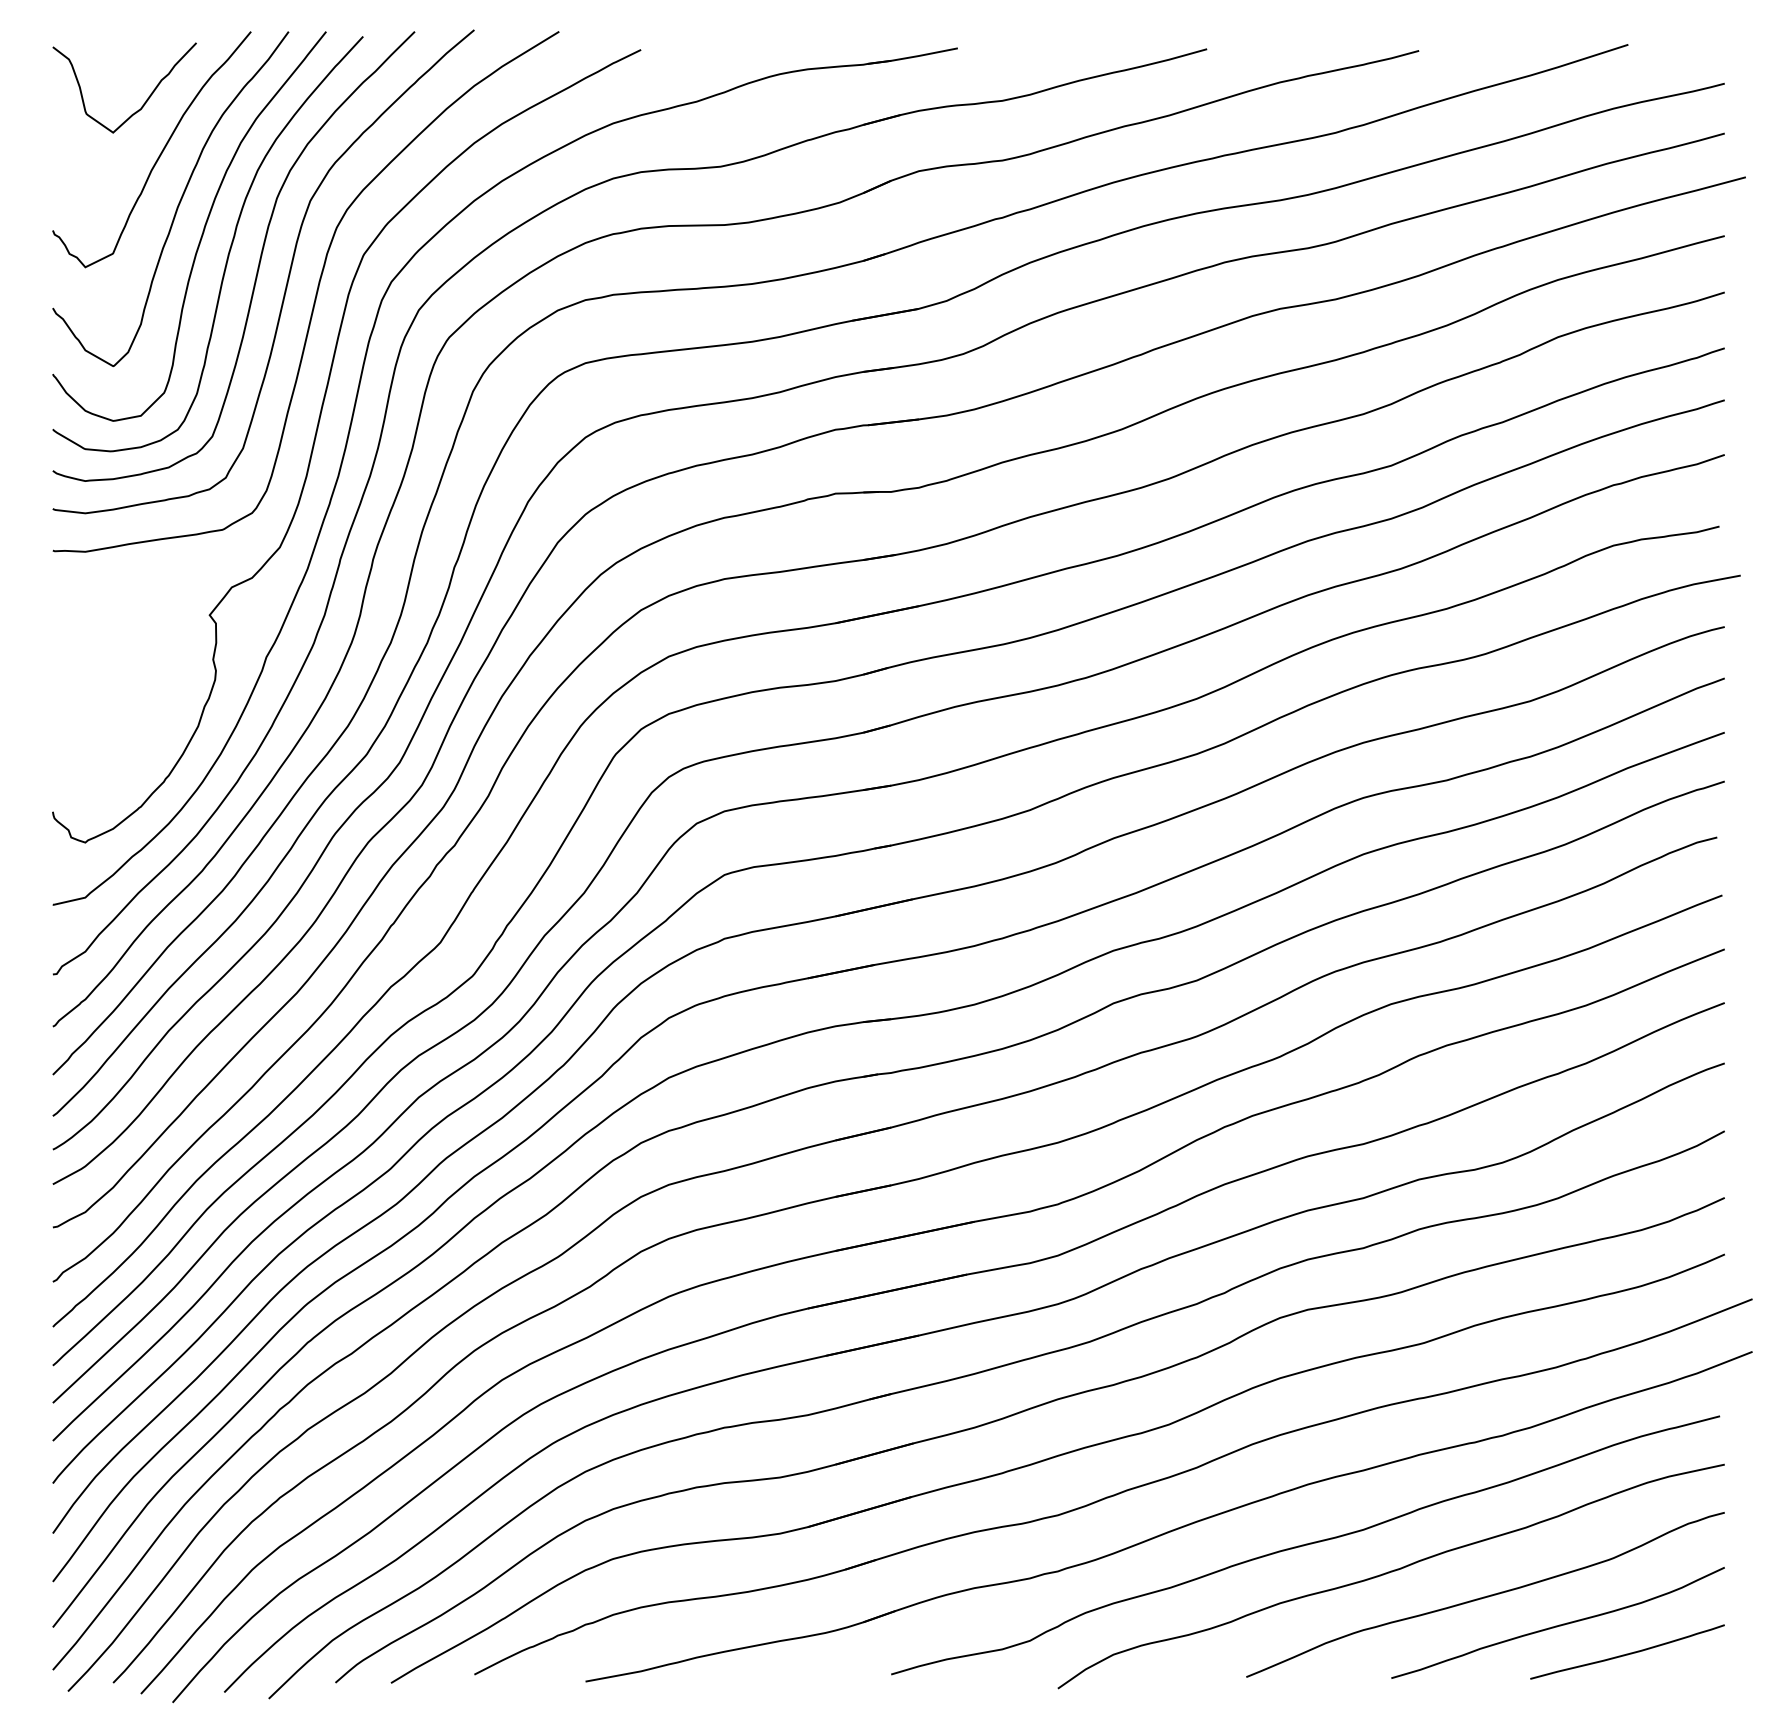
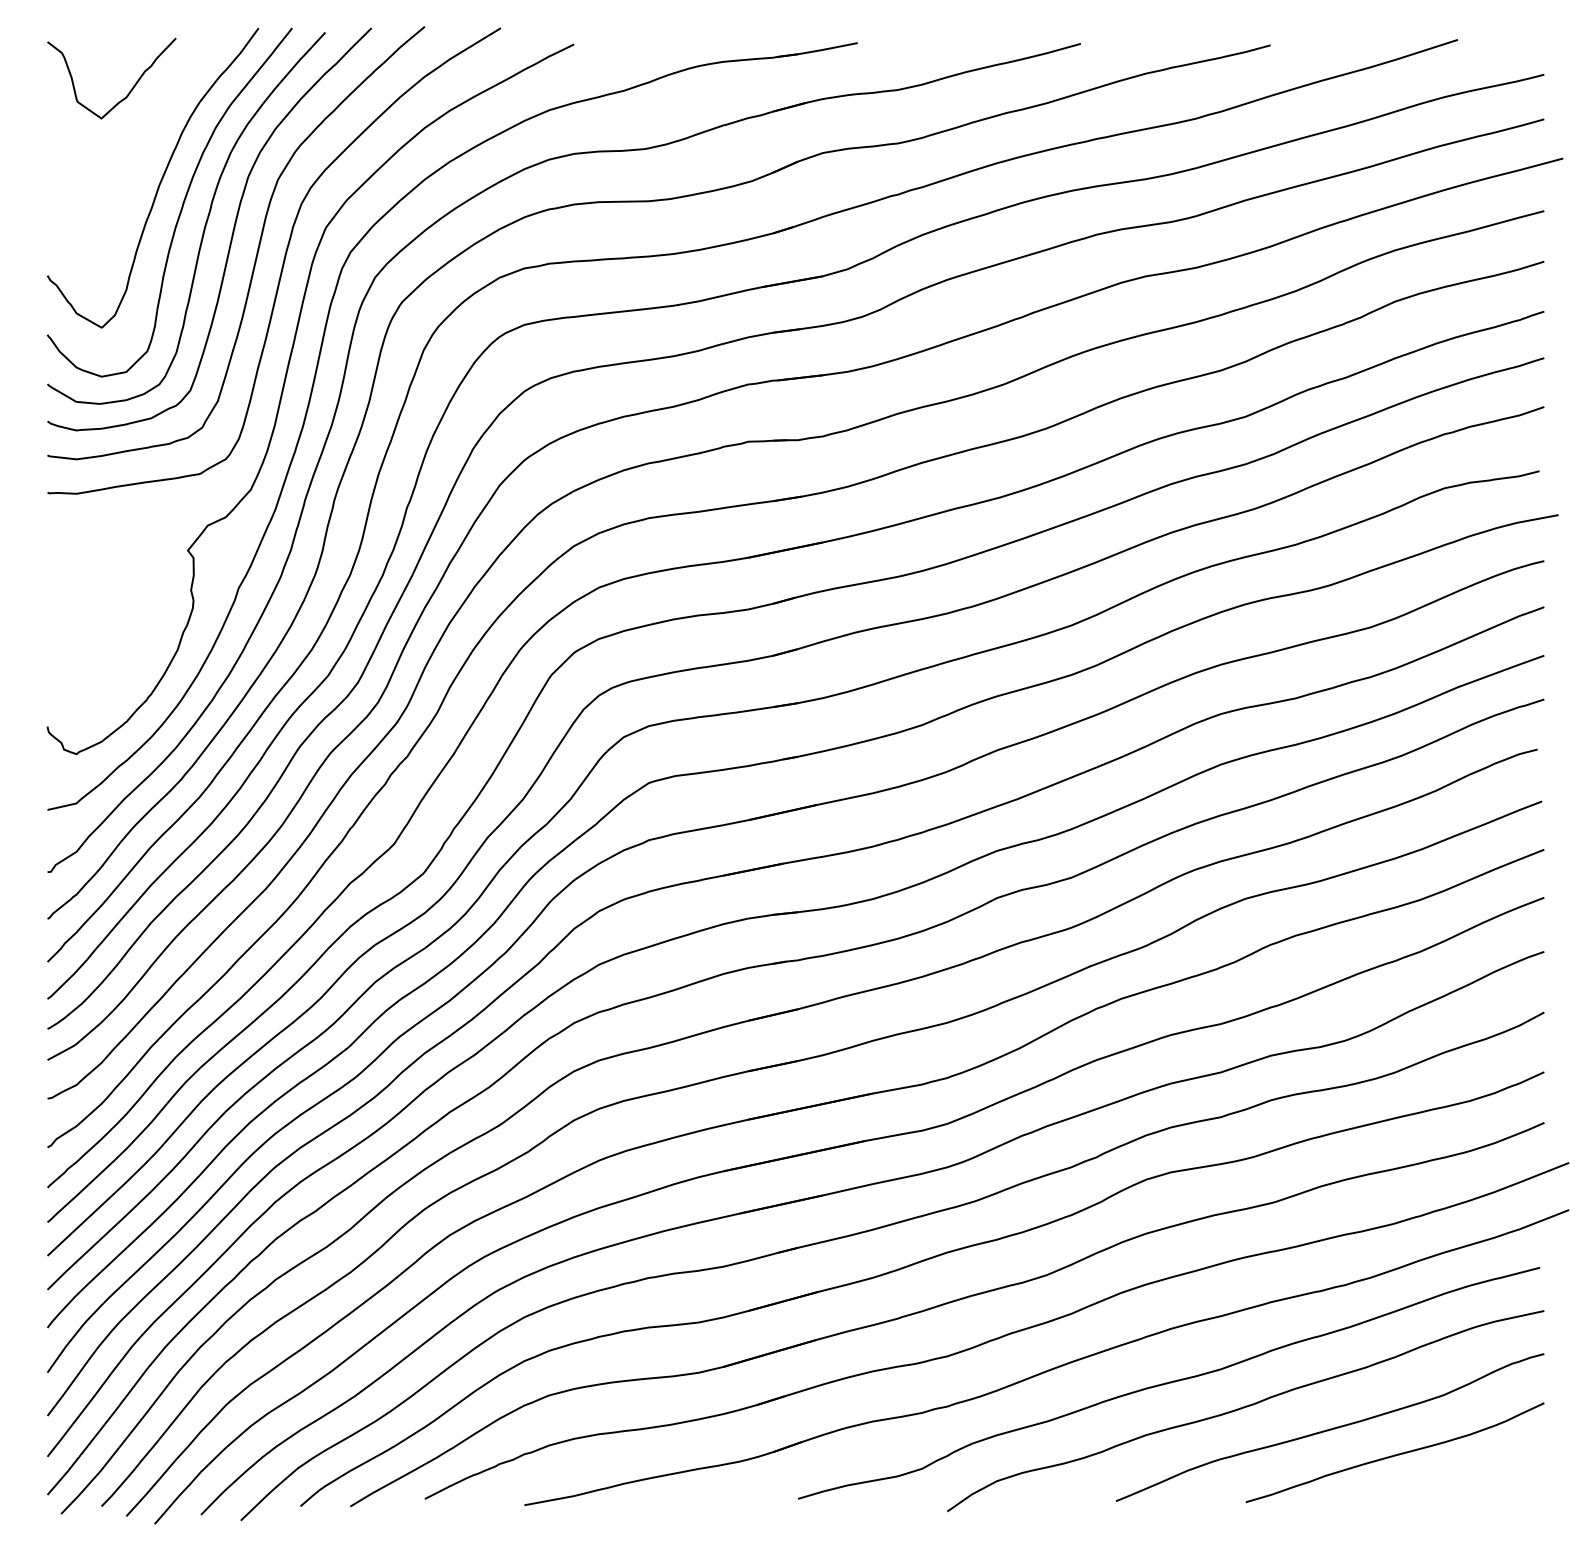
curve: (158, 154) -> (142, 138), removed
curve: (1627, 1652) -> (1457, 1479), removed

